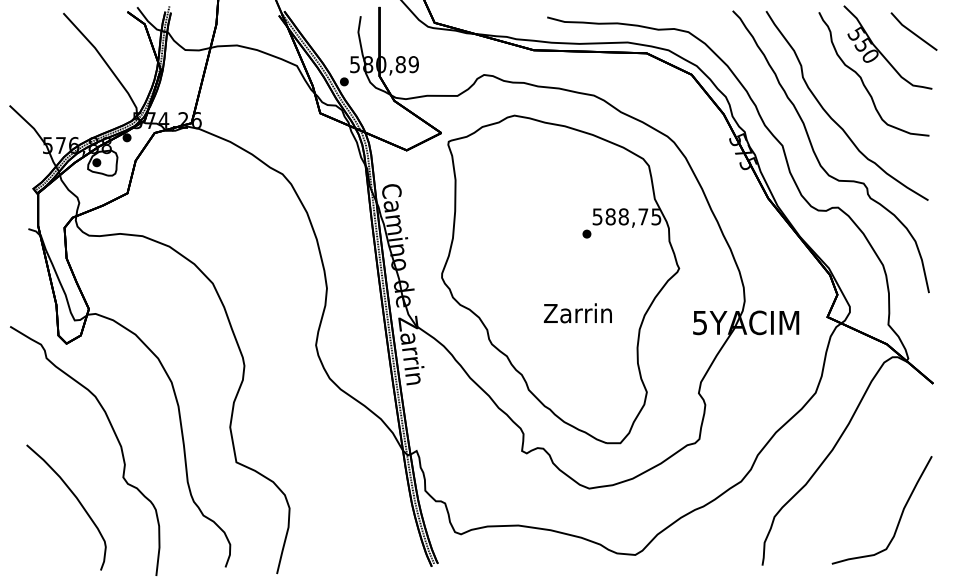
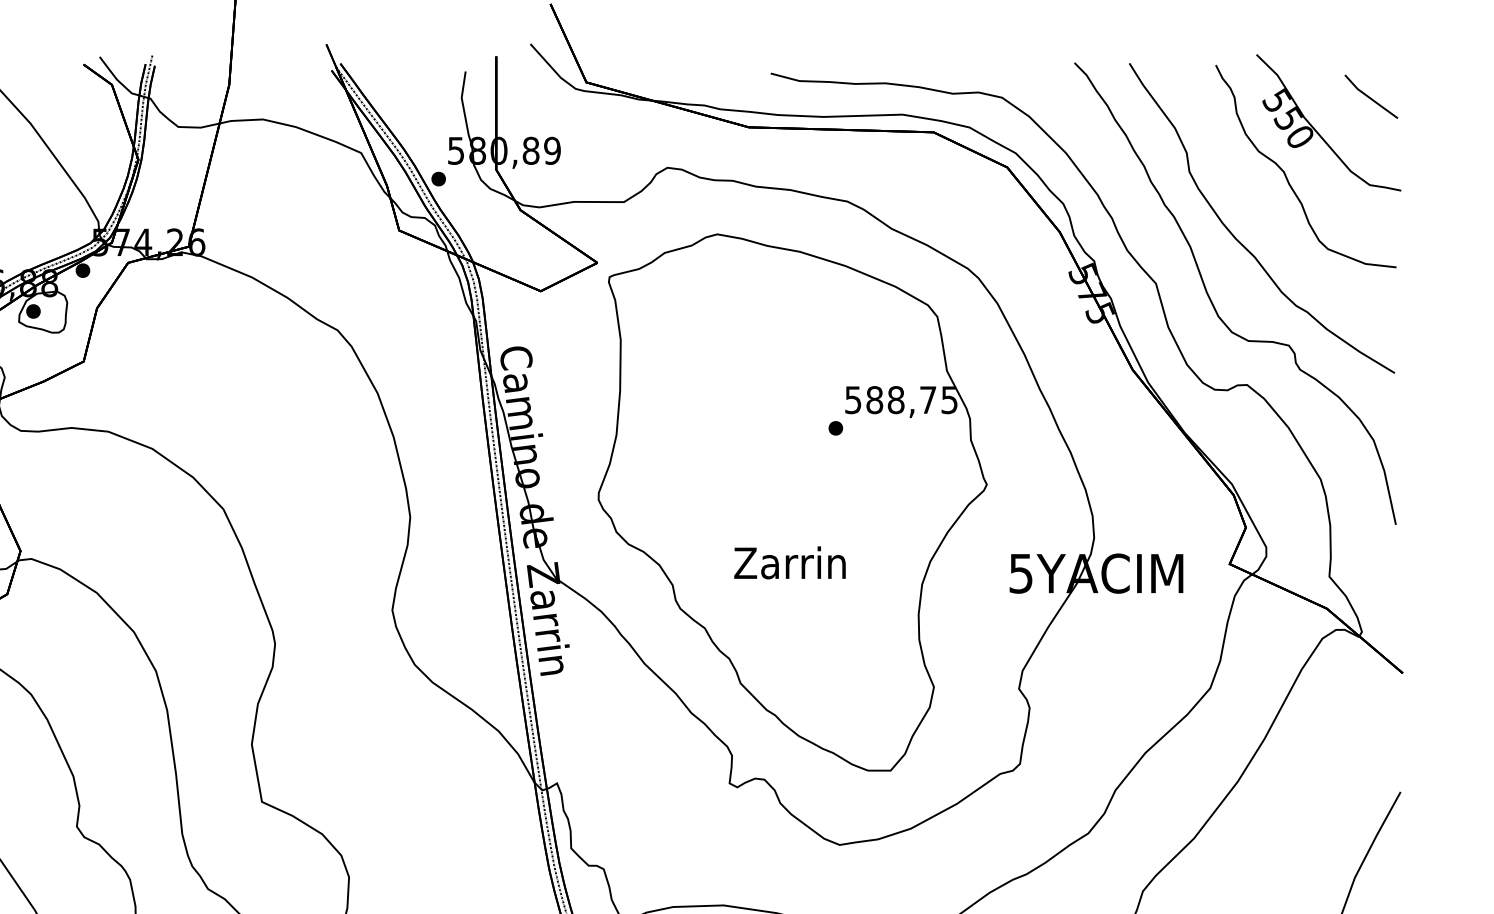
part: (913, 31) -> (1370, 96), size x0.7
text: (577, 313) -> (789, 563), moved

